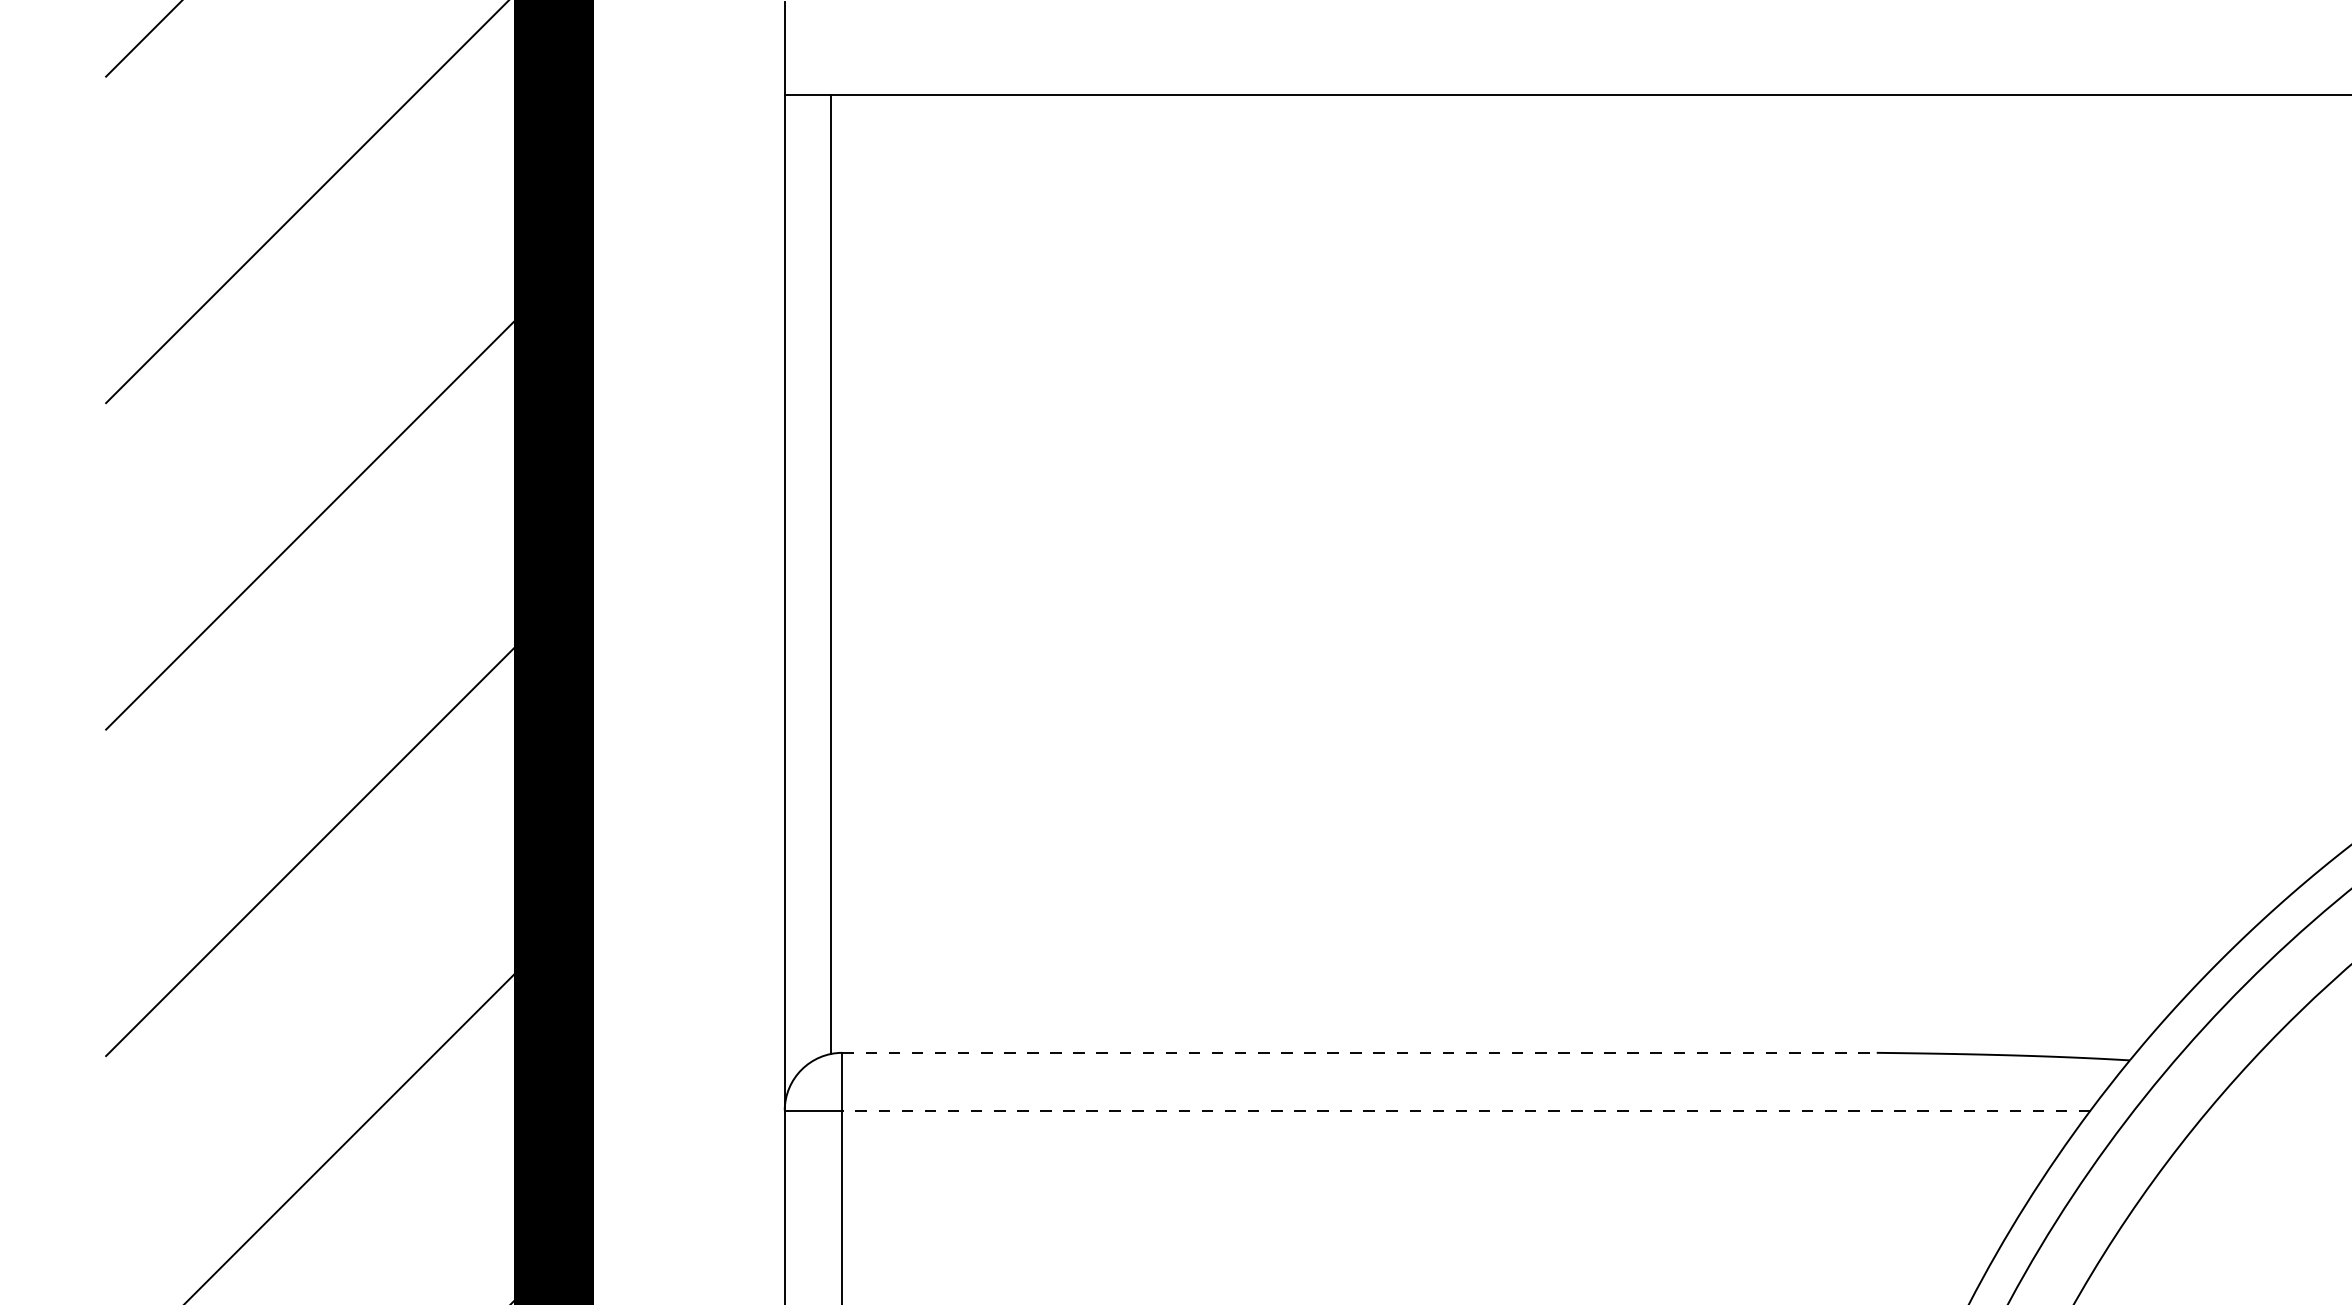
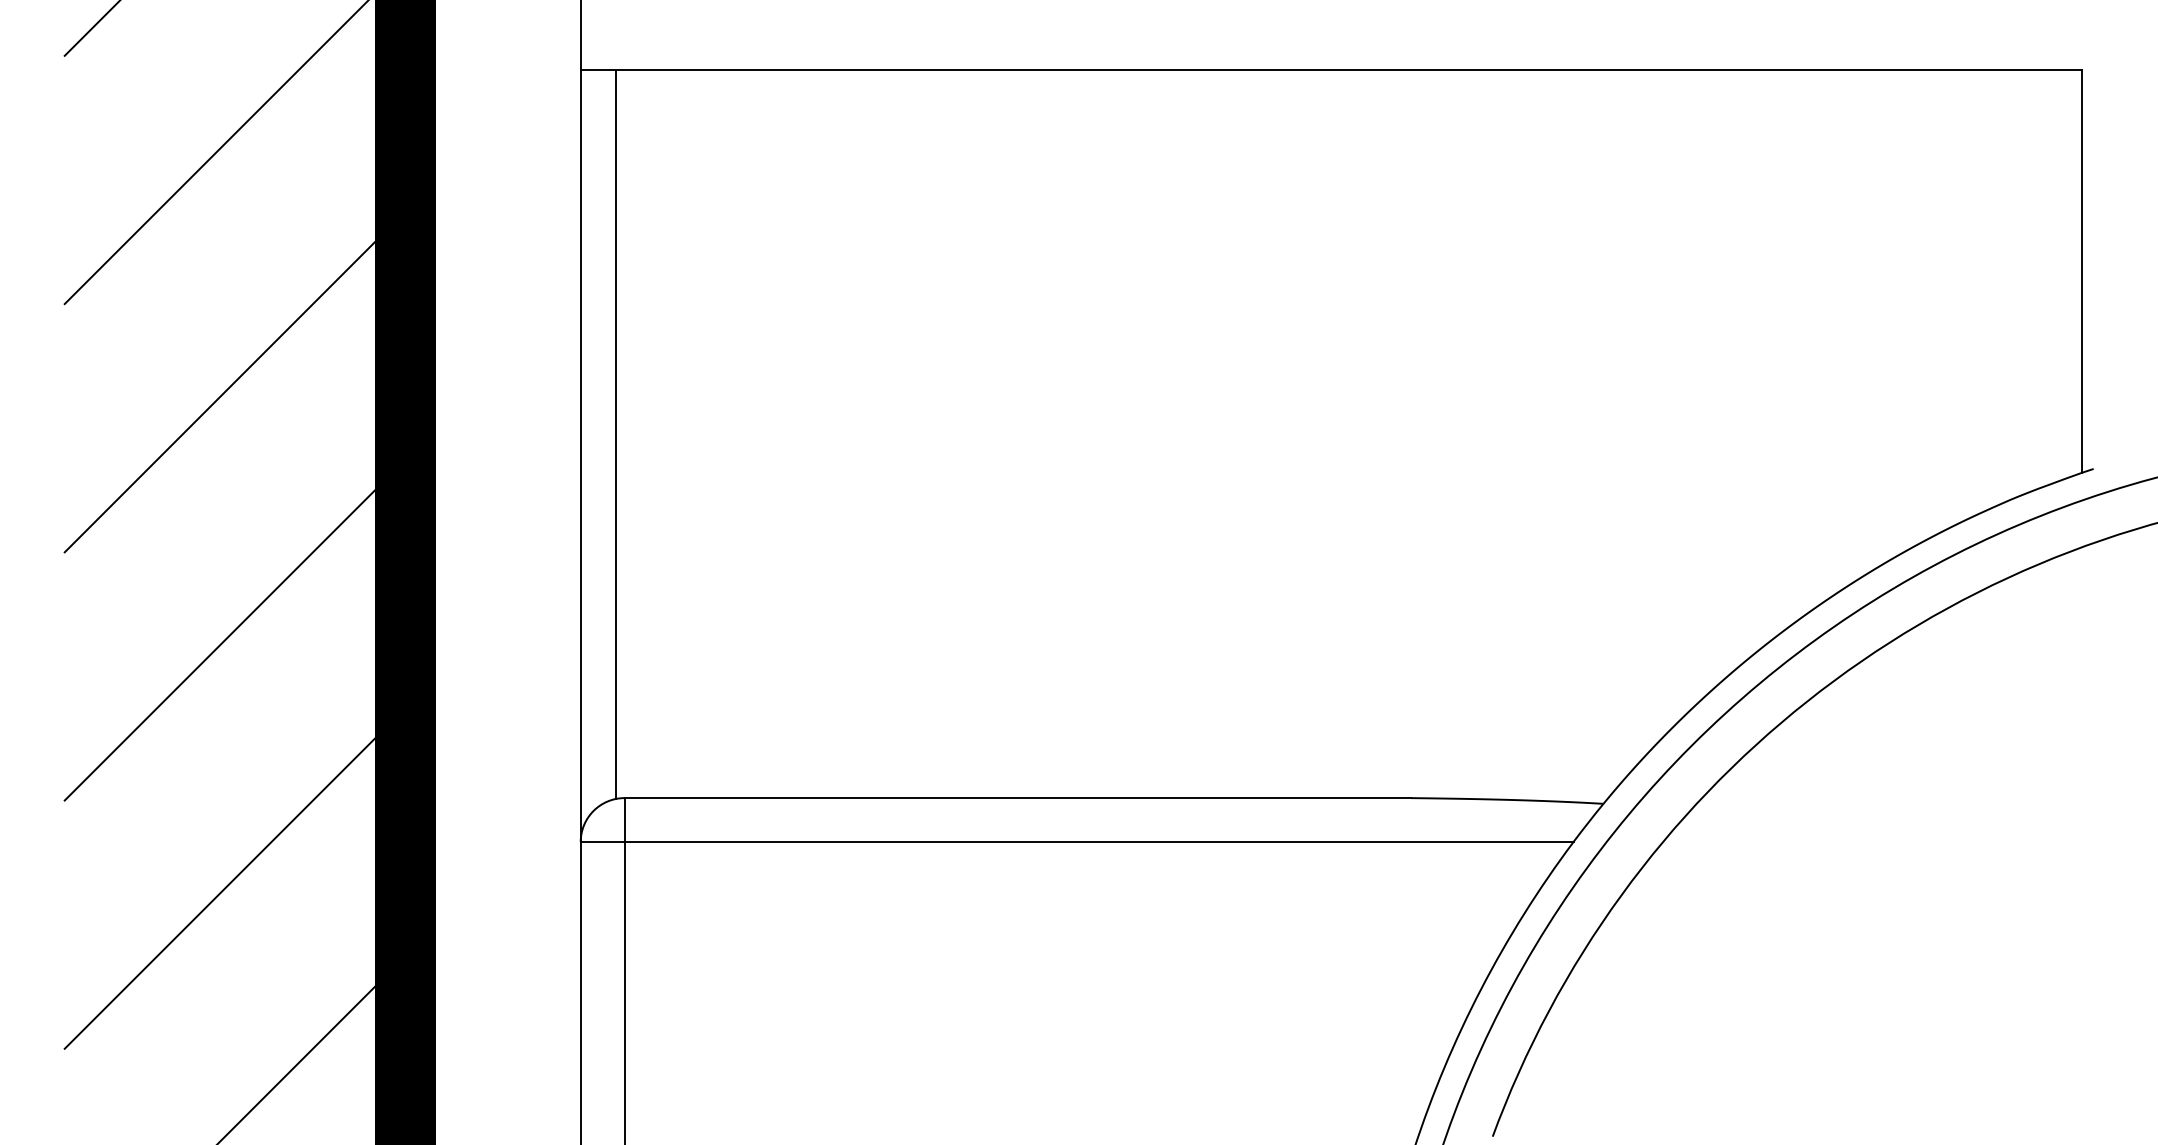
line: (1360, 1053) -> (1018, 798), dashed -> solid
line: (1465, 1109) -> (1098, 841), dashed -> solid

